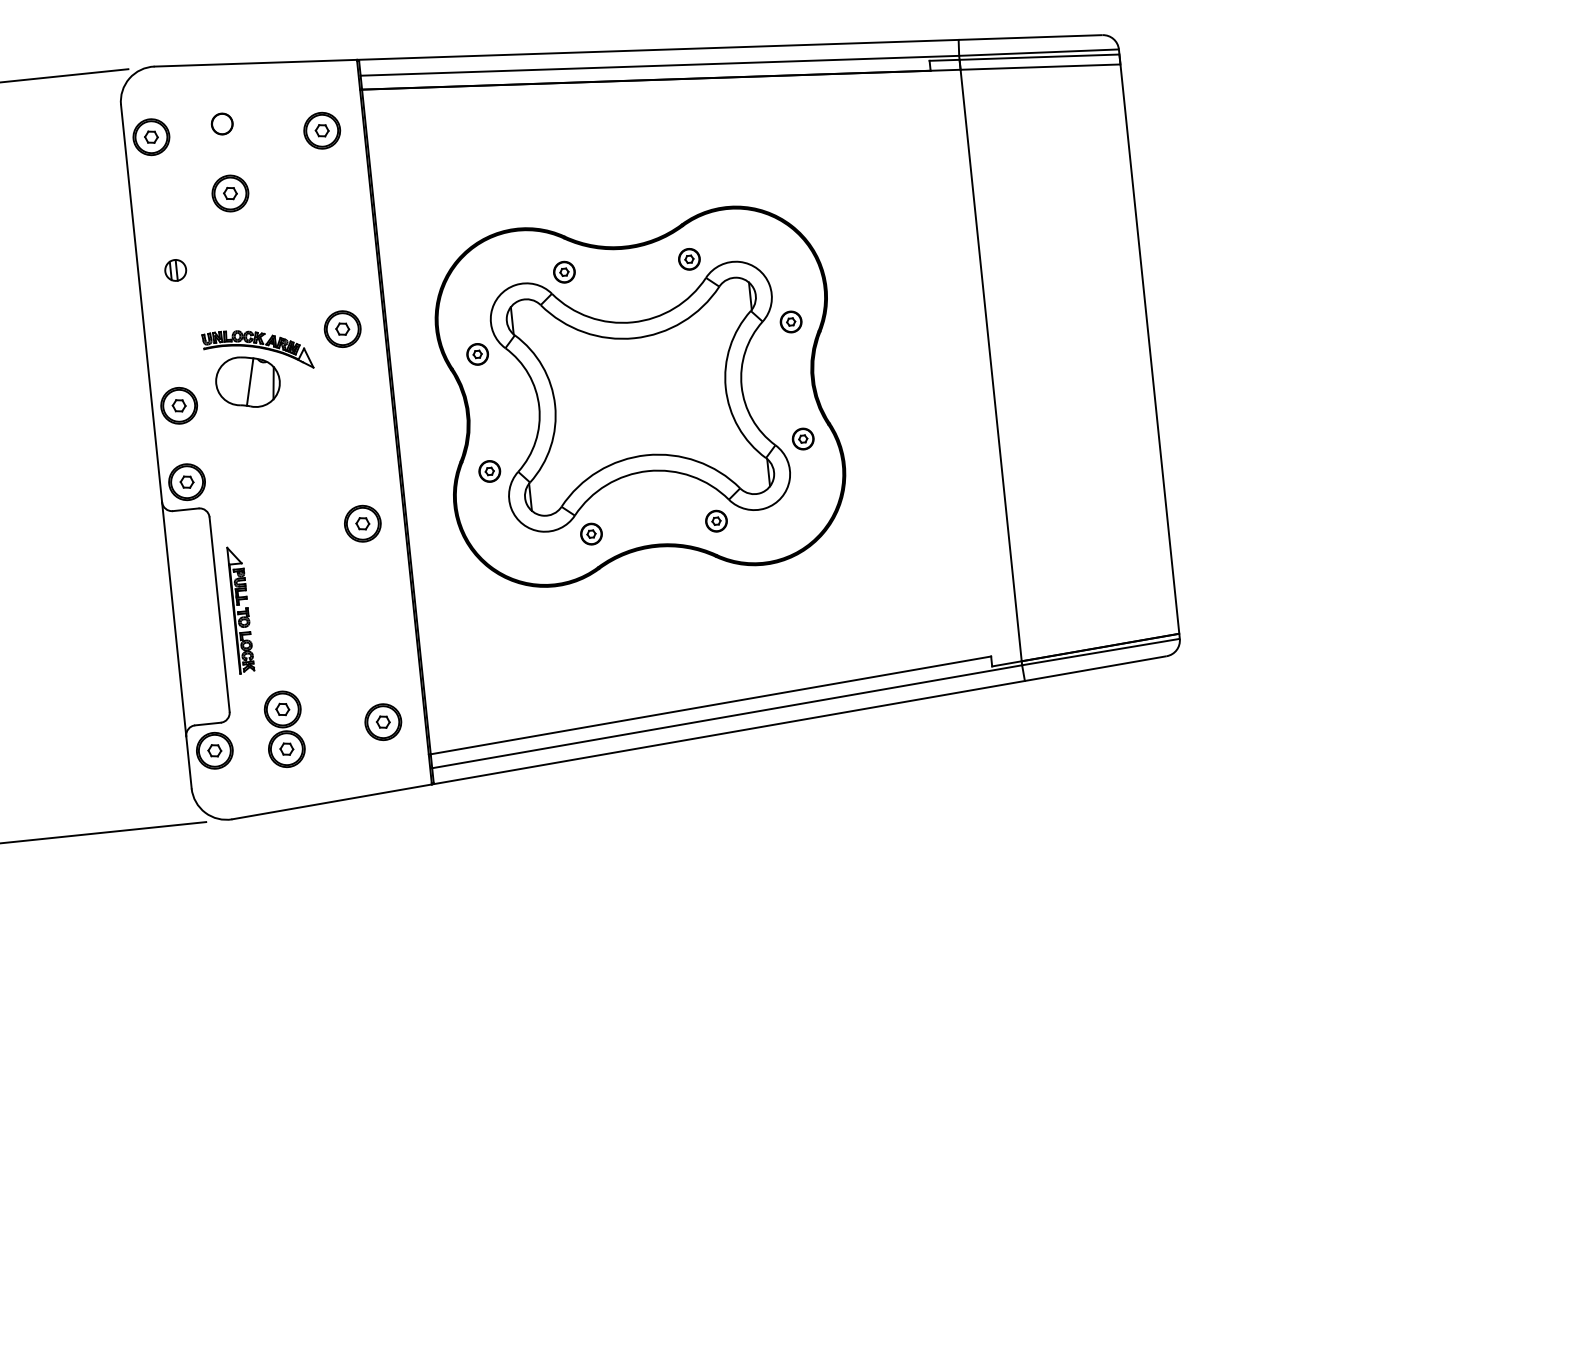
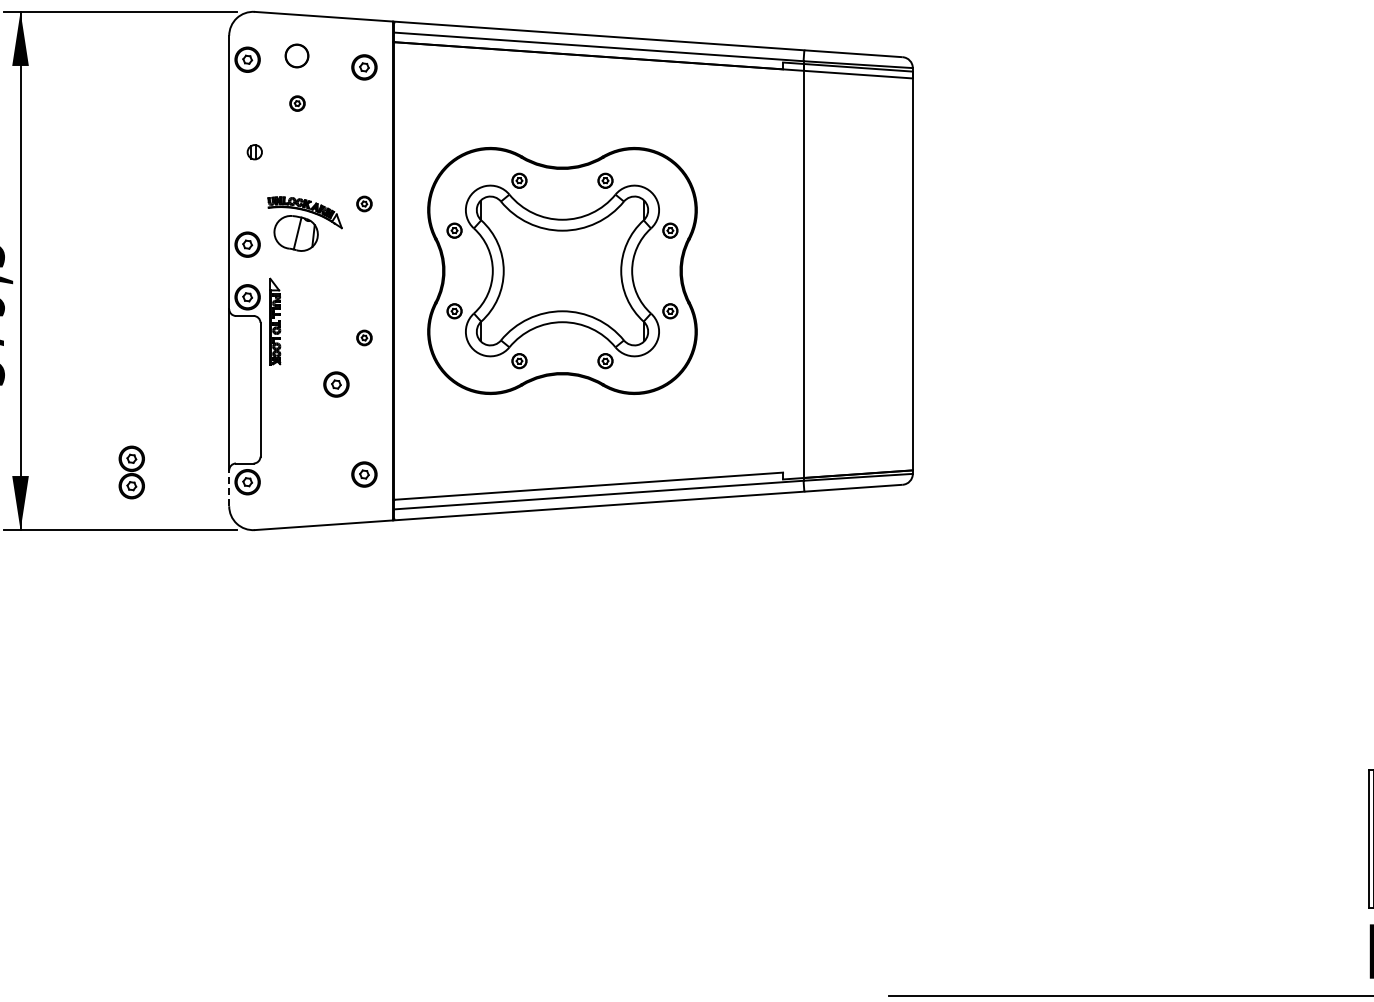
circle: (221, 123) -> (296, 55), size x1.6
part: (230, 193) -> (297, 103), size x0.6
part: (342, 328) -> (364, 203), size x0.6
part: (362, 523) -> (364, 337), size x0.6
part: (329, 595) -> (336, 384), added
part: (241, 609) -> (275, 321), moved
part: (284, 729) -> (131, 472), moved
line: (189, 762) -> (229, 488), solid -> dashed

